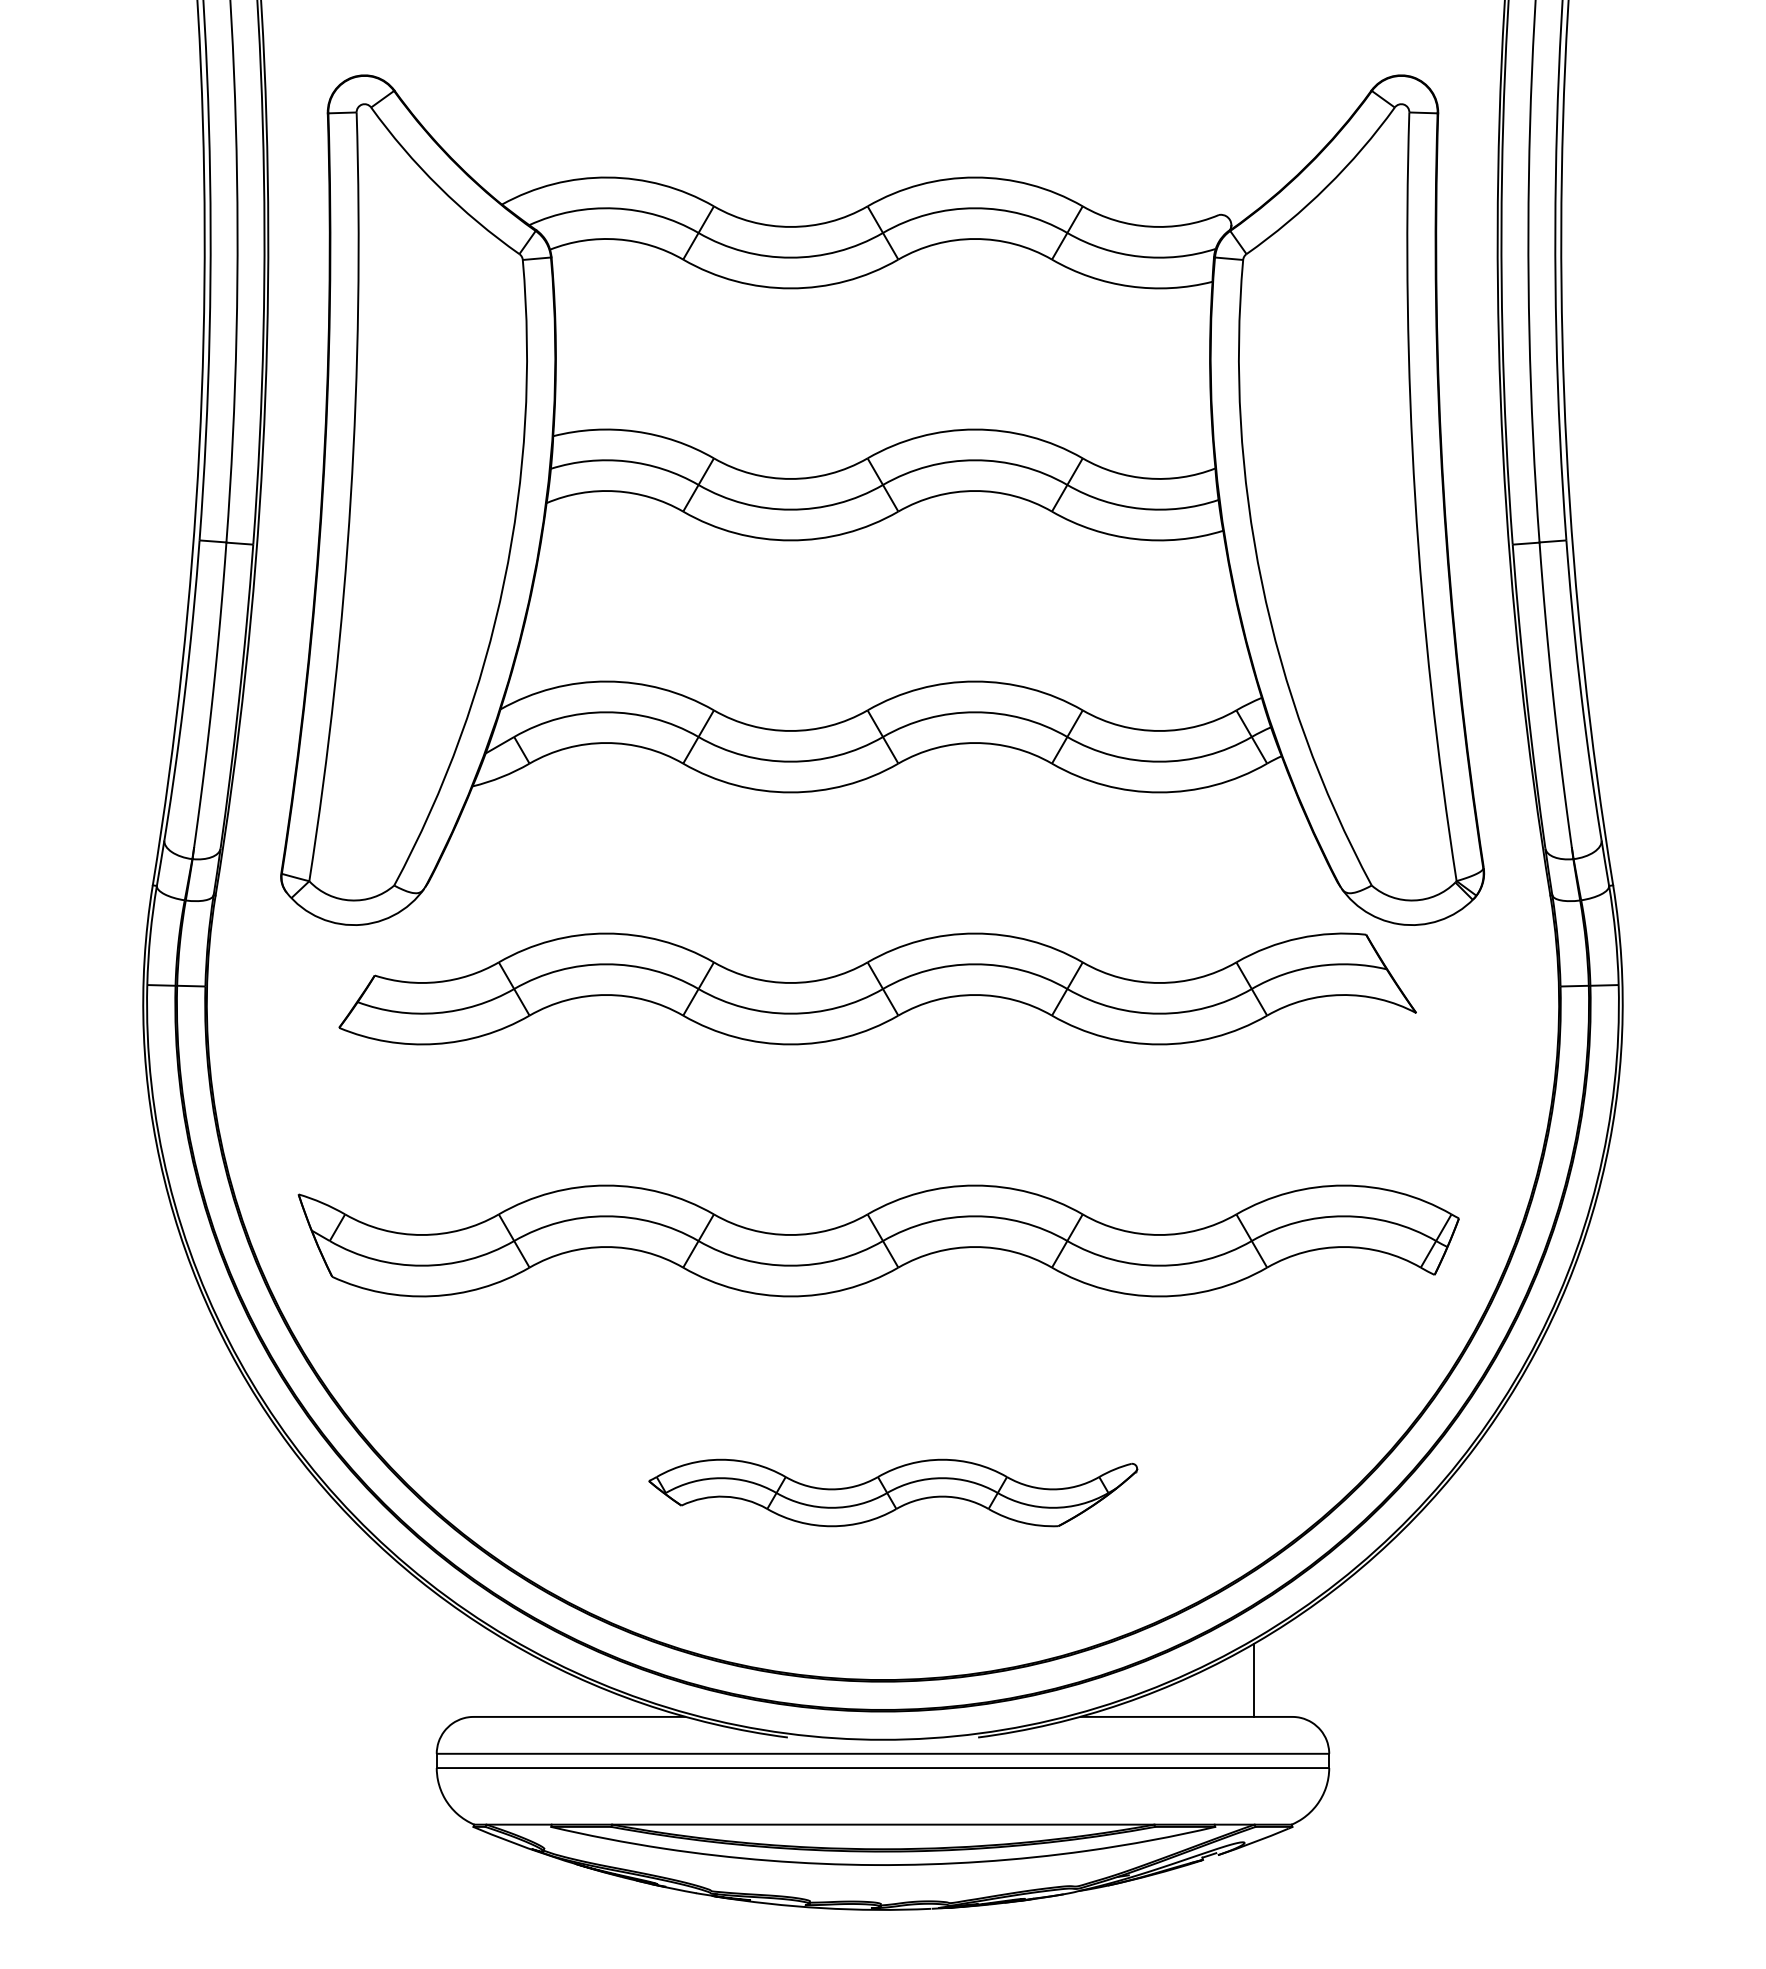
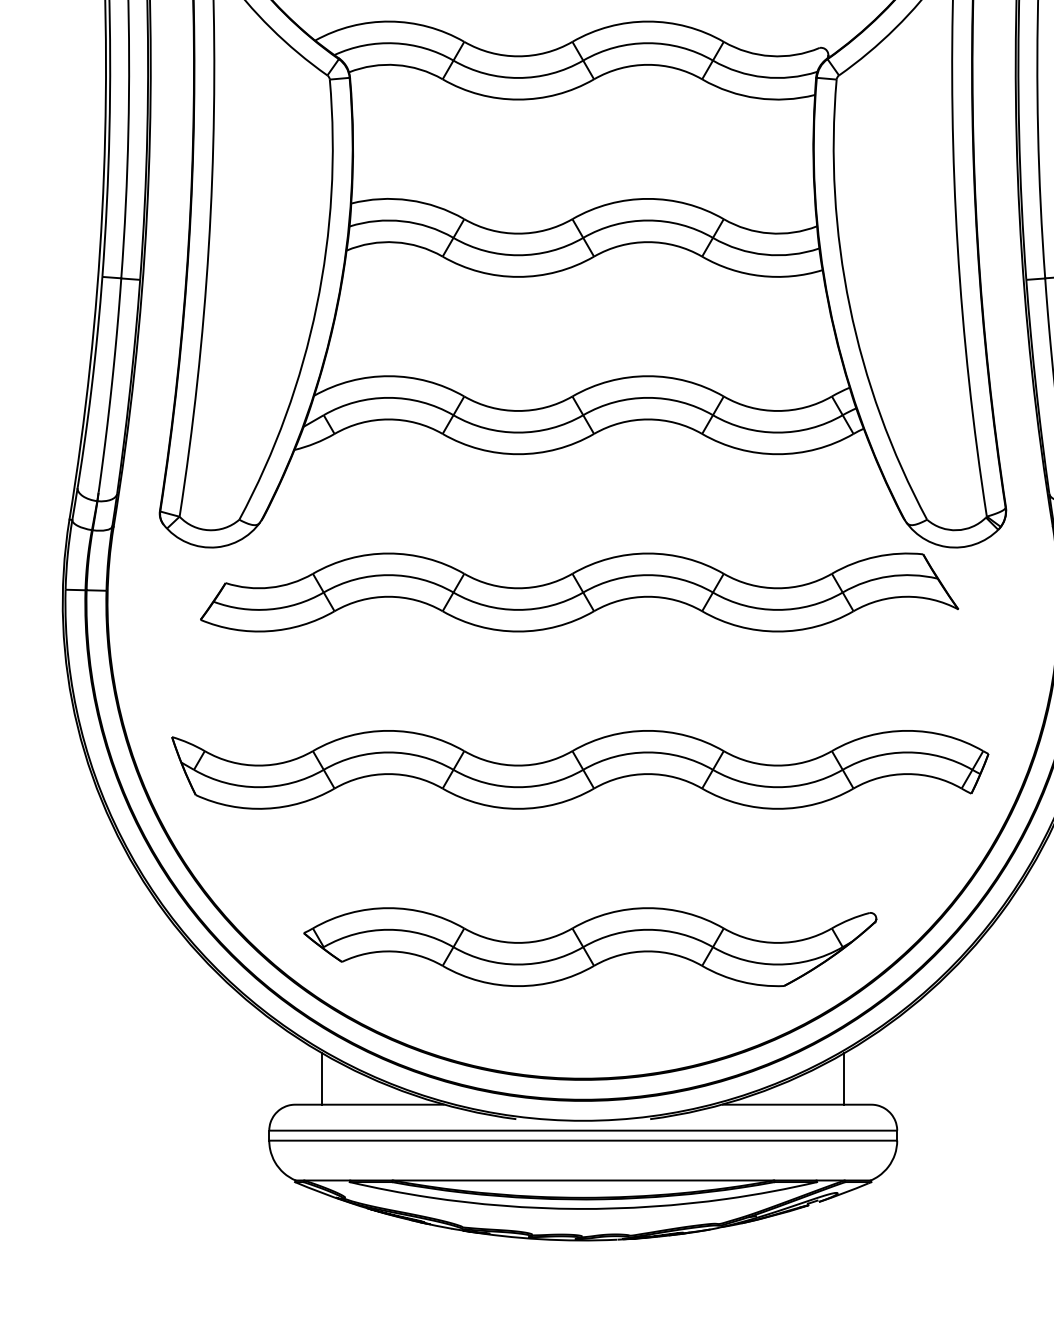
part: (893, 1492) -> (590, 946), size x1.67
line: (512, 1680) -> (322, 1079), added

